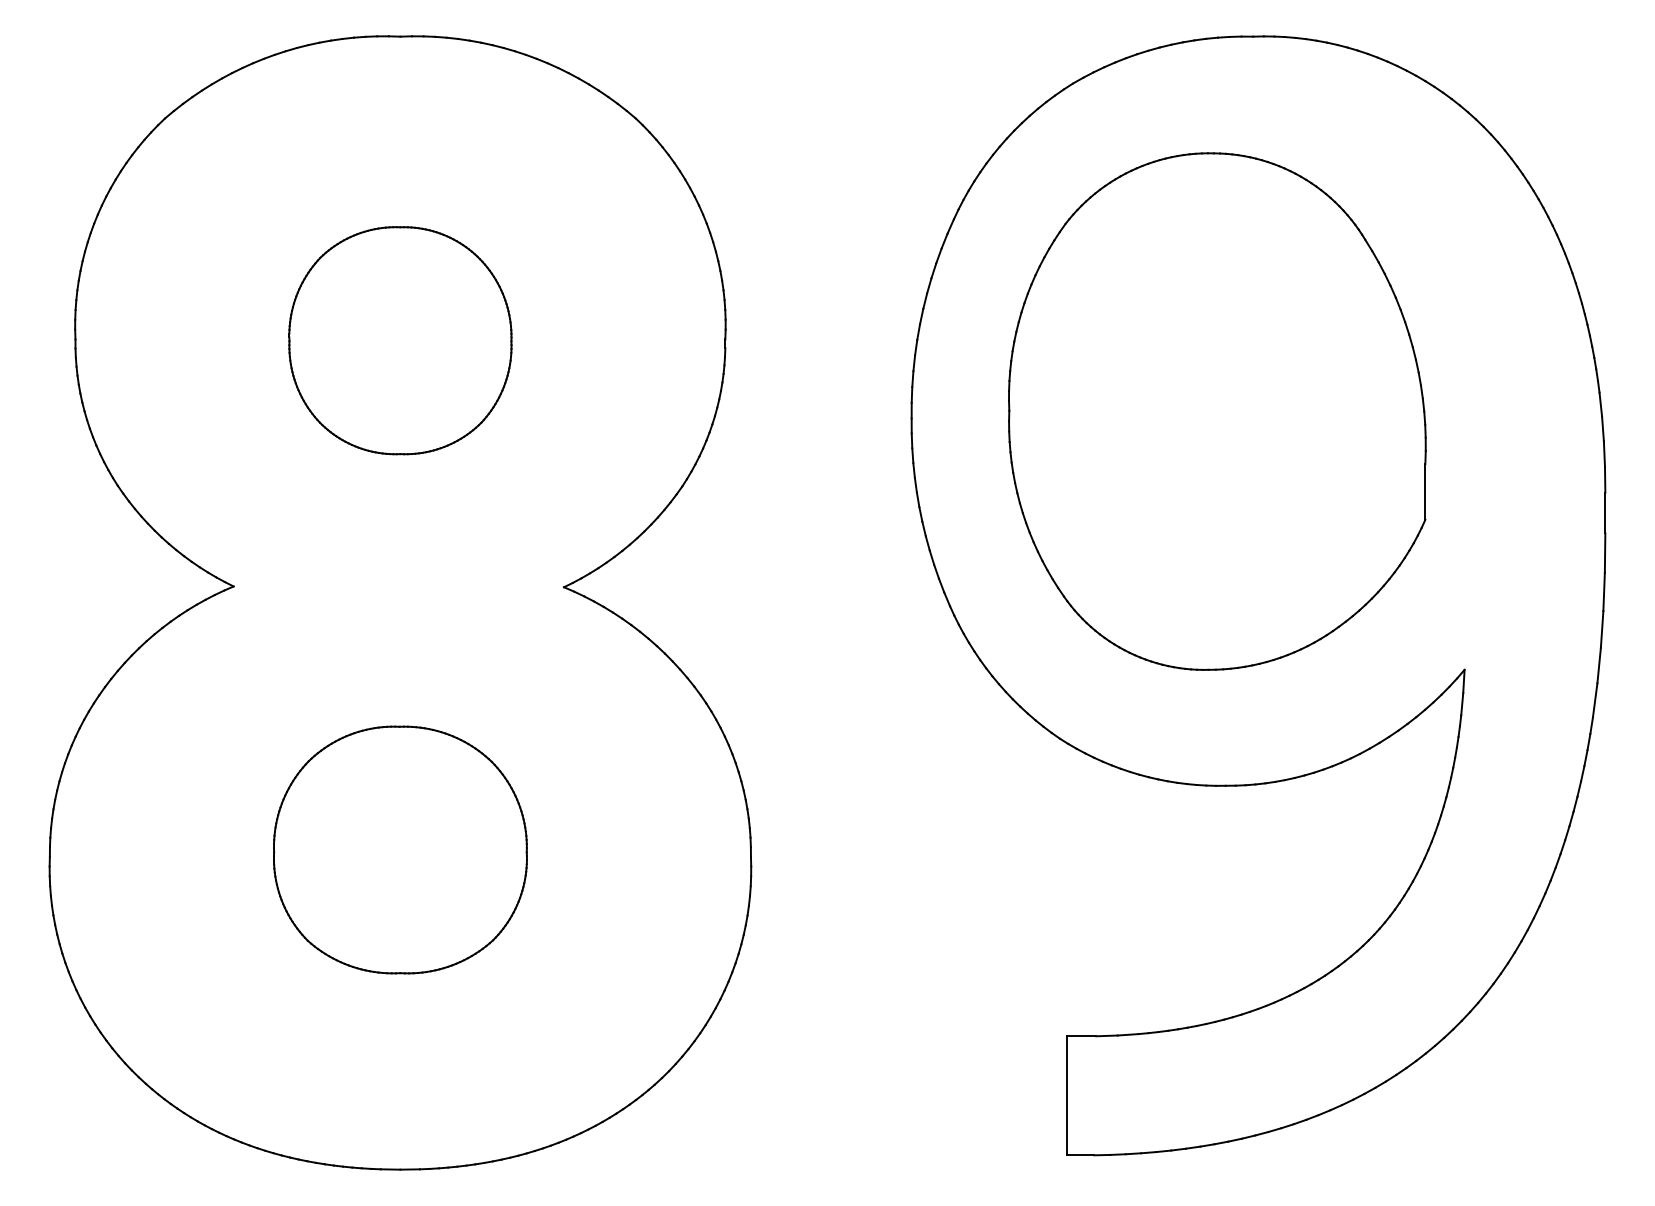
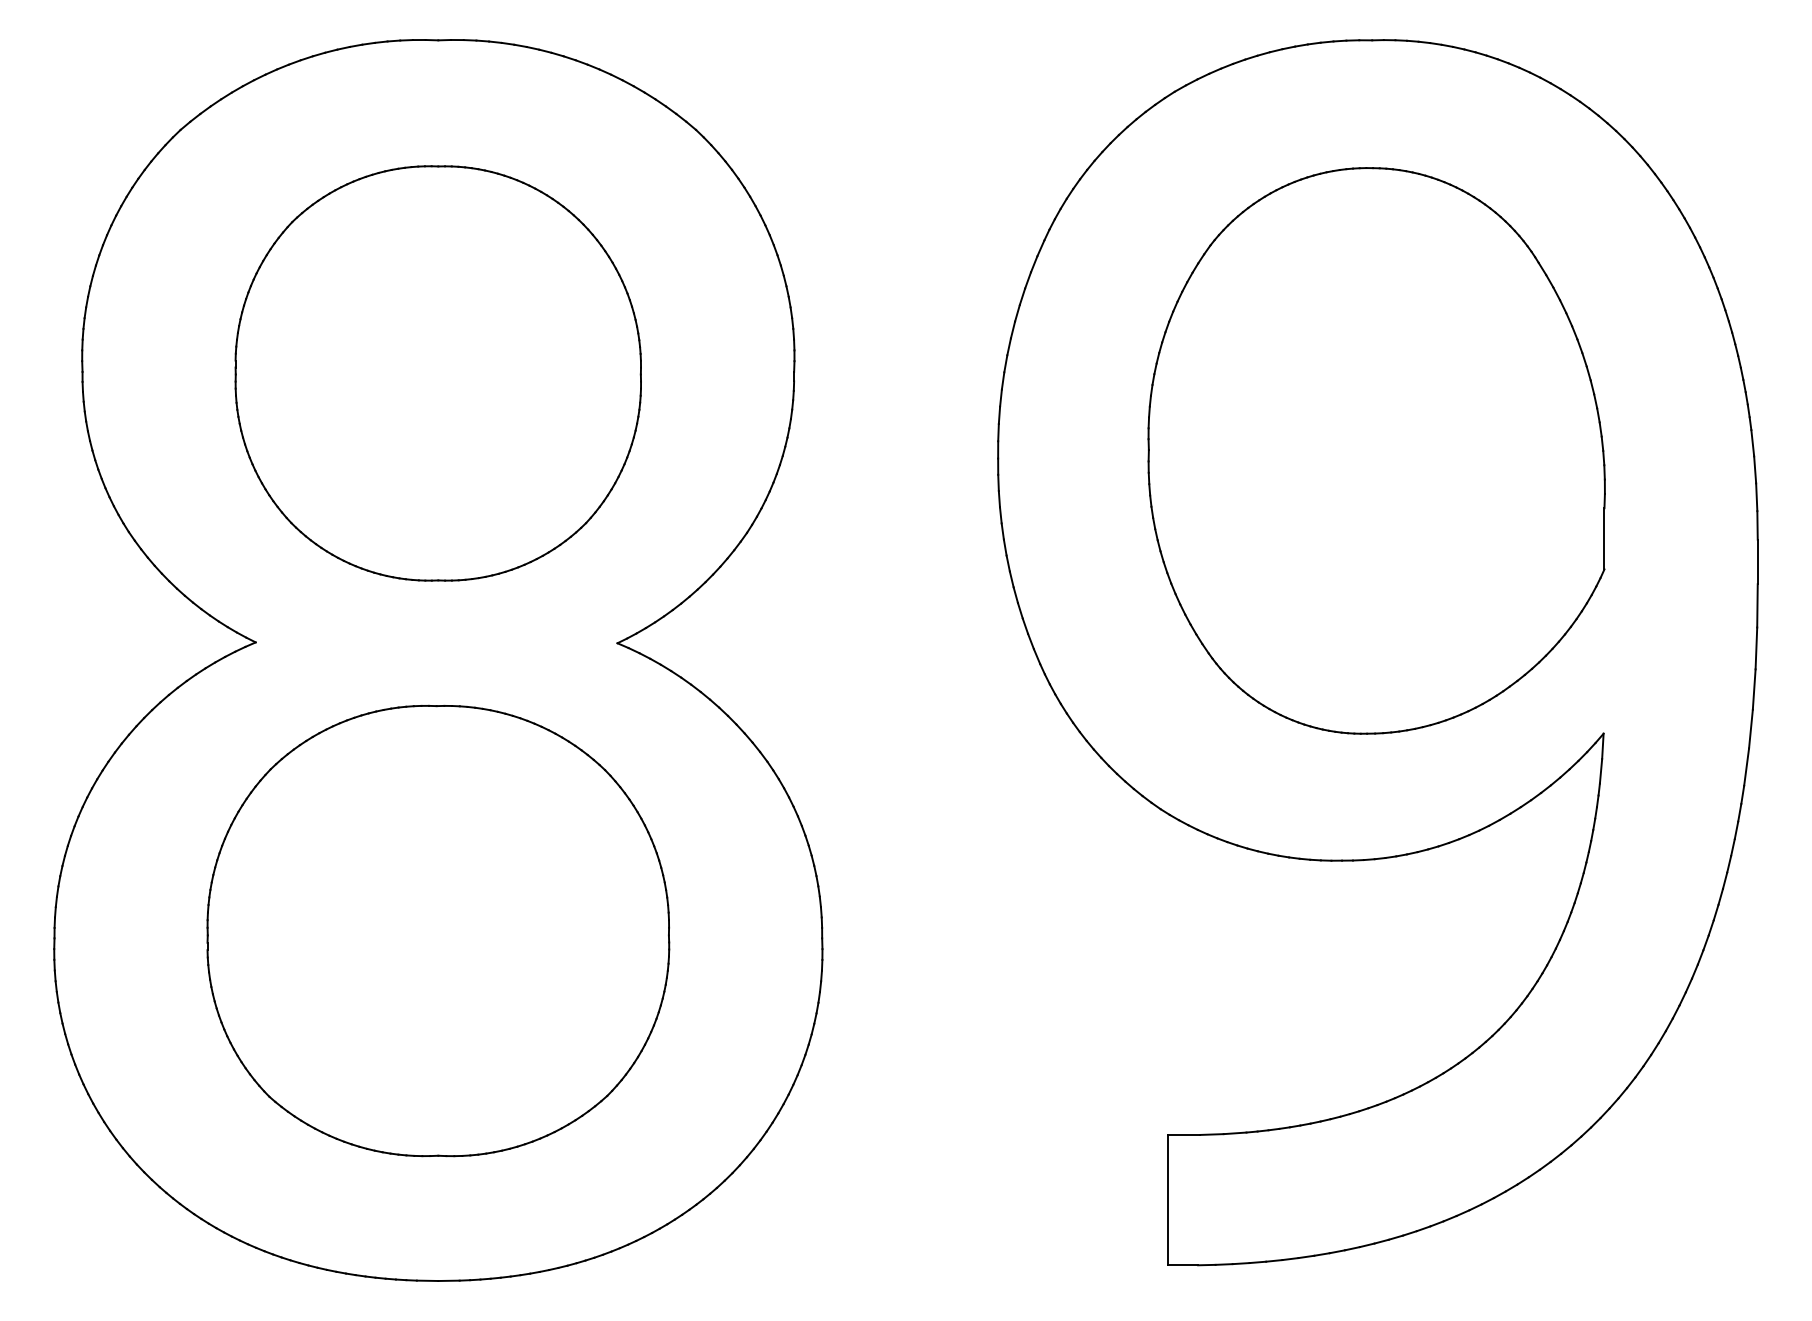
part: (400, 340) -> (438, 373), size x1.67
part: (1217, 411) -> (1376, 450), moved
part: (400, 849) -> (438, 930), size x1.67

